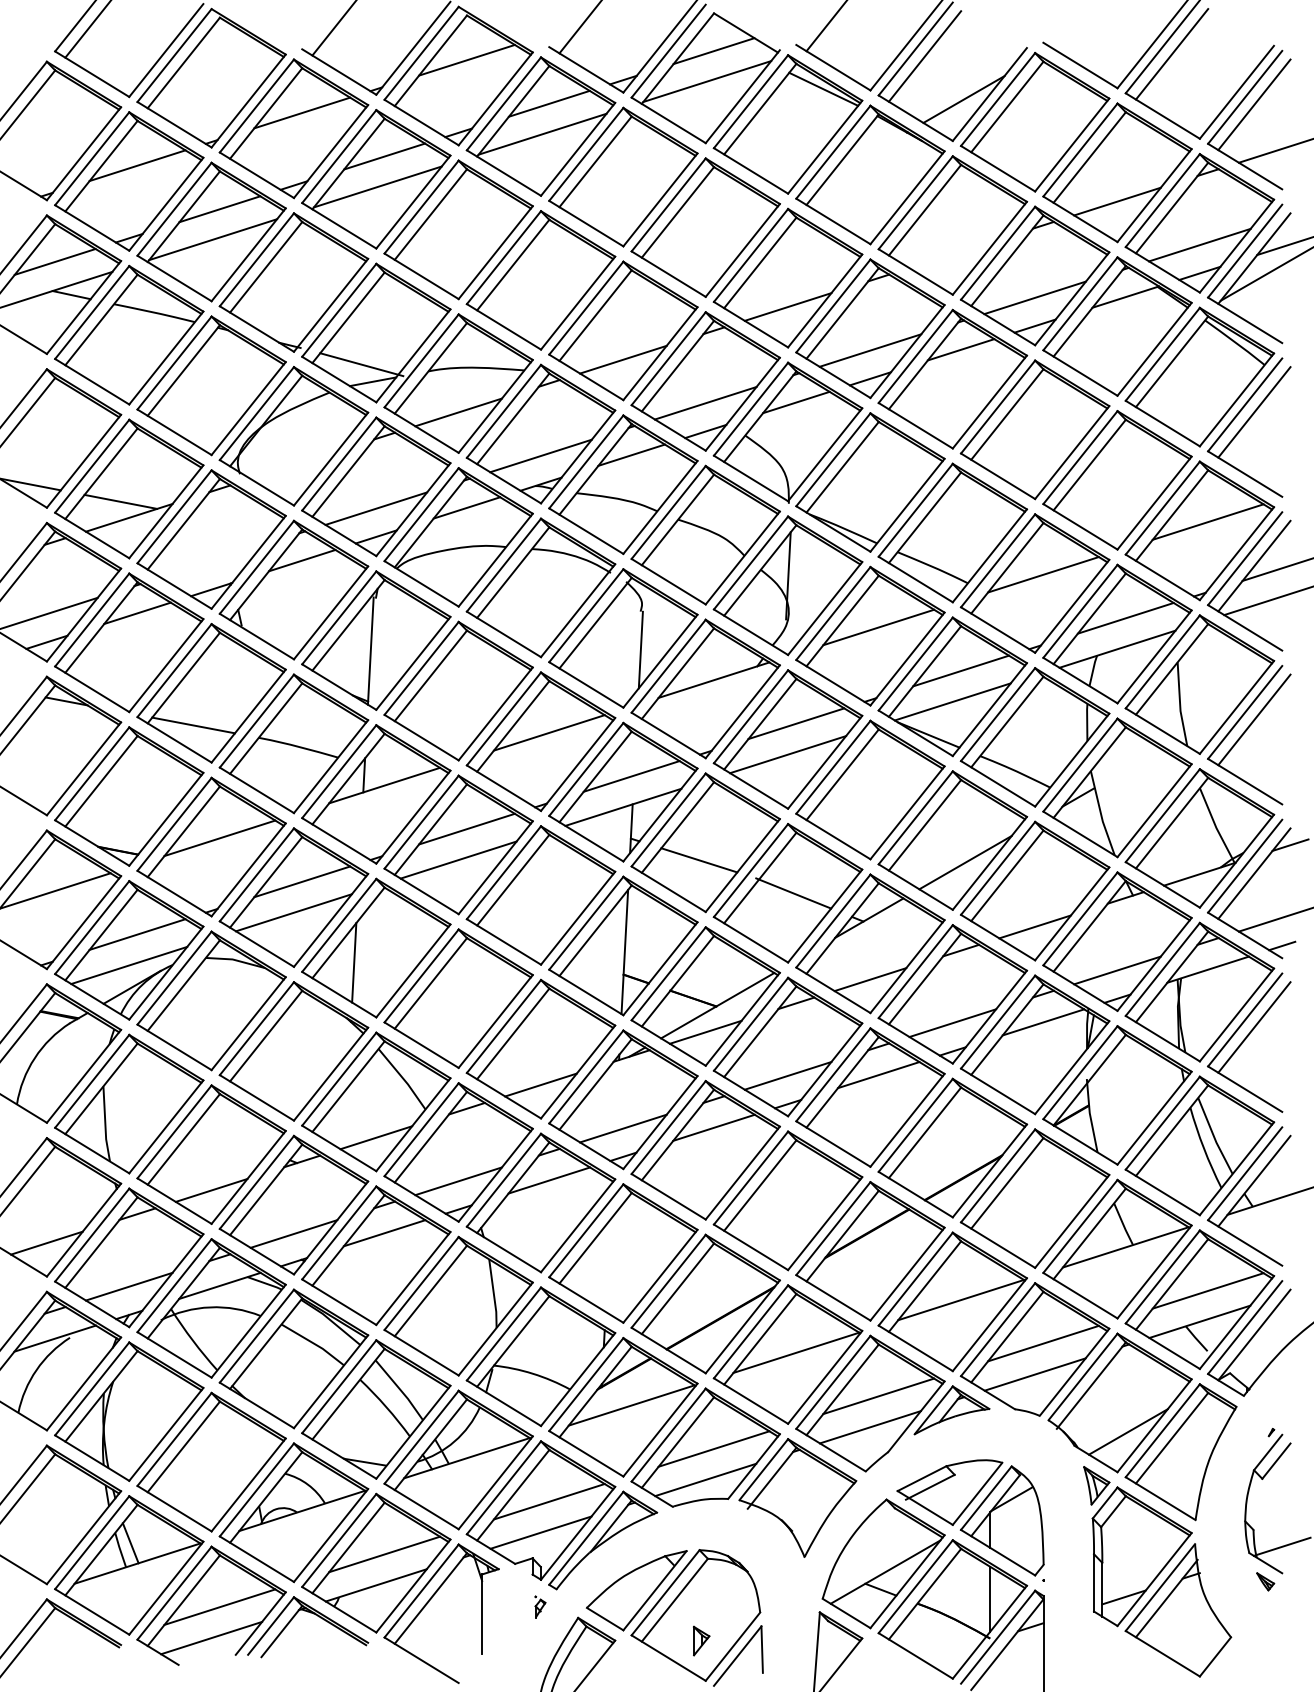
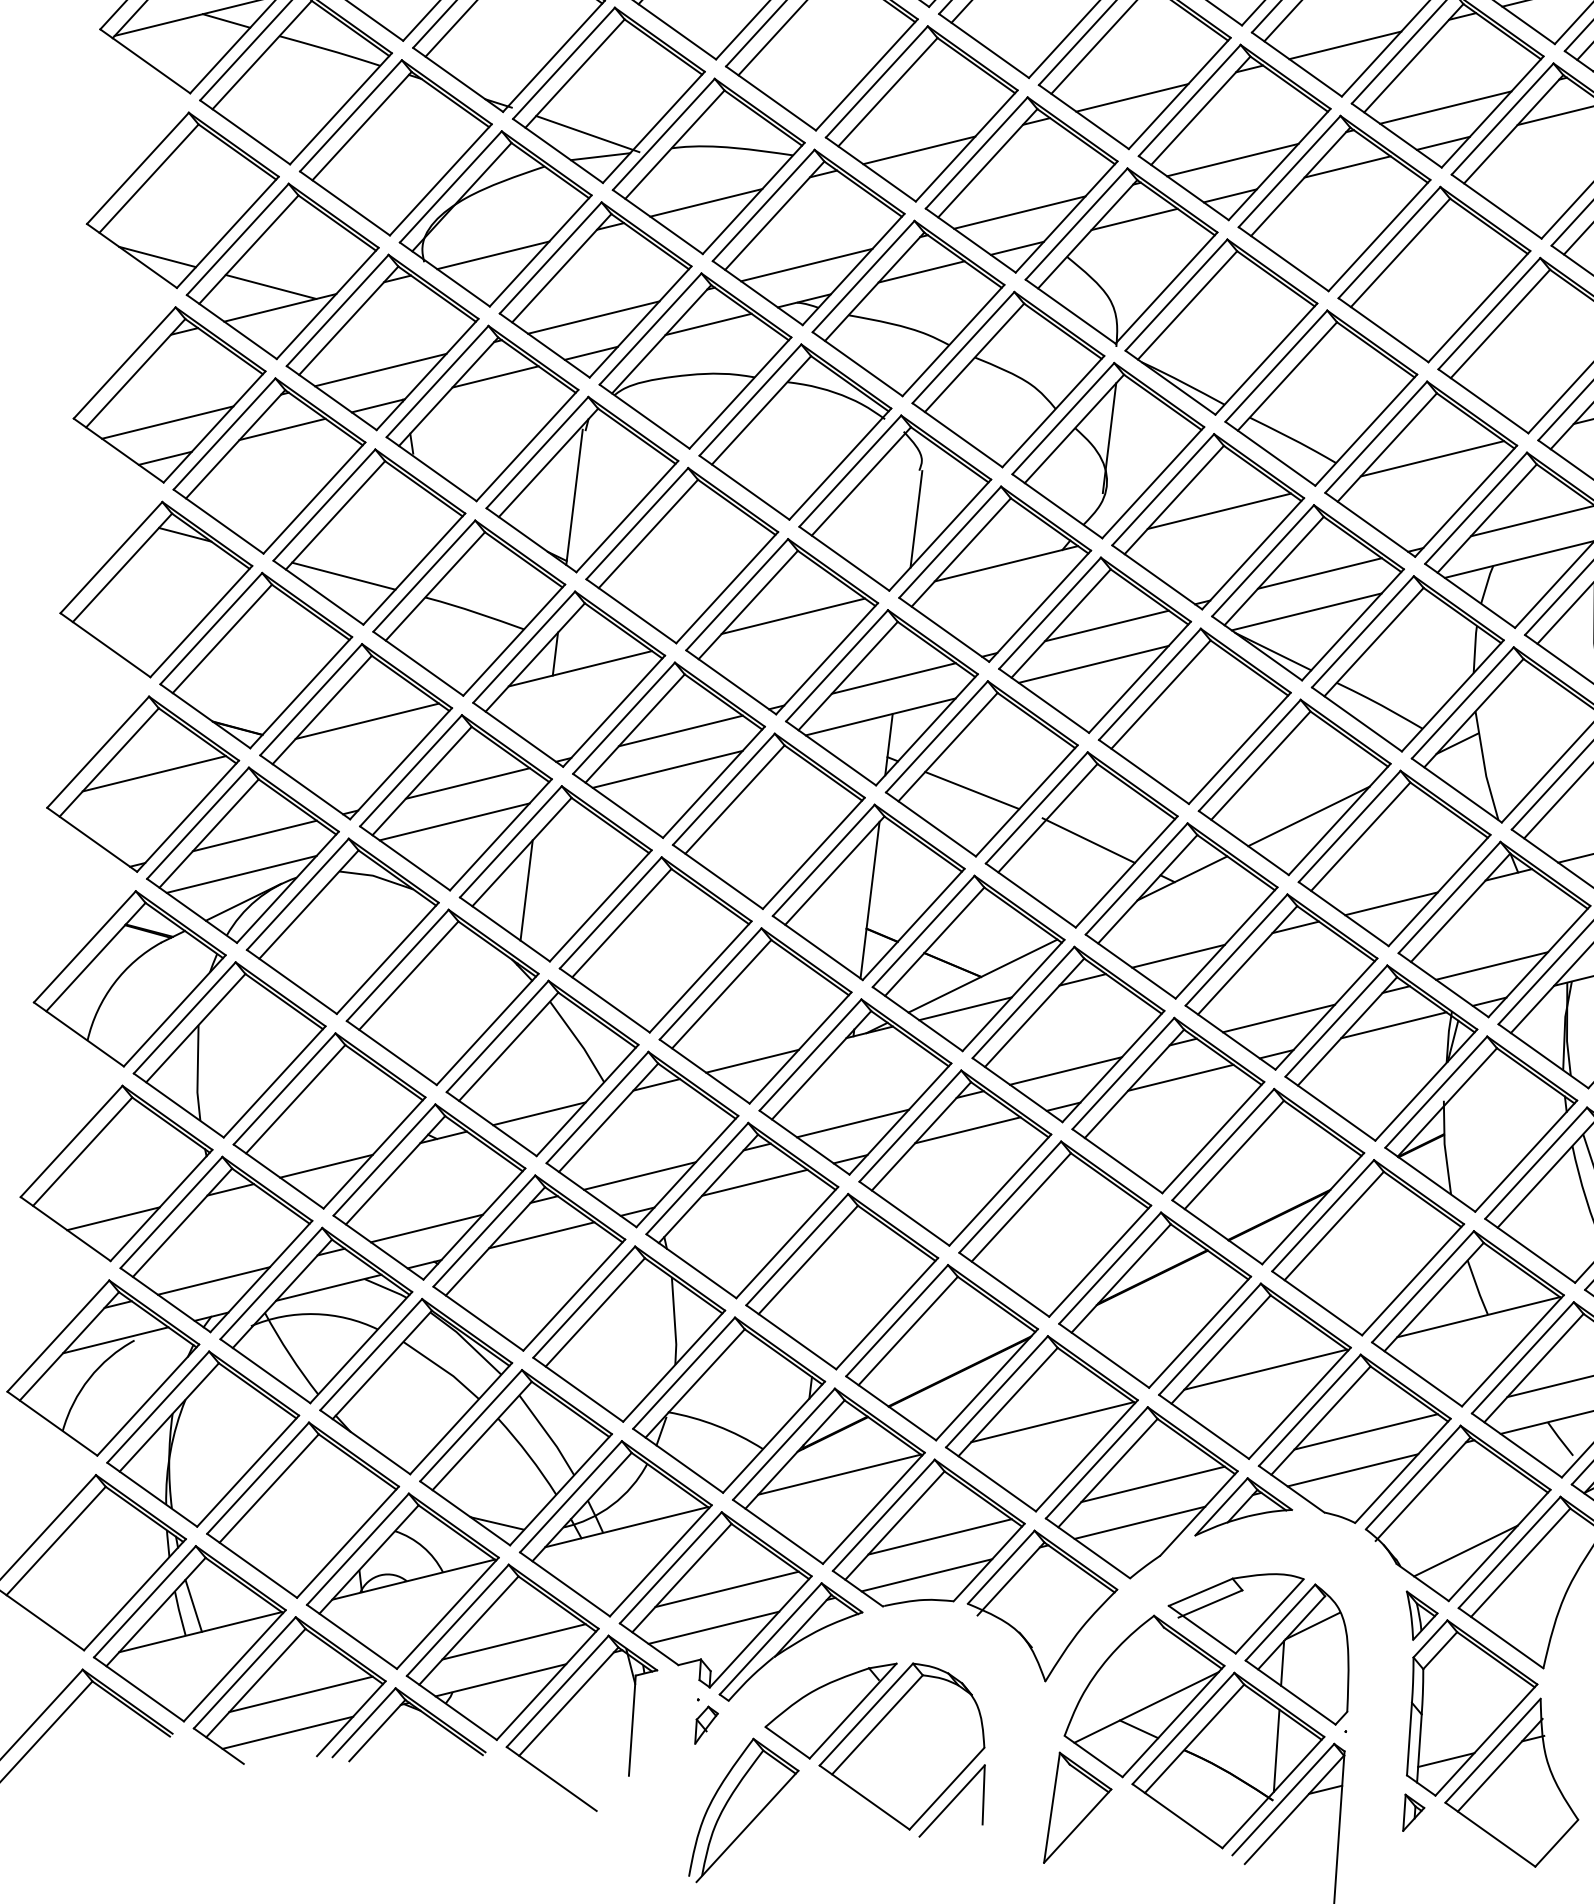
line: (952, 254) -> (1344, 45), added
line: (293, 465) -> (492, 255), added
line: (211, 561) -> (380, 370), added
part: (540, 1606) -> (706, 1721), size x1.67
part: (701, 1640) -> (1413, 1812), moved

